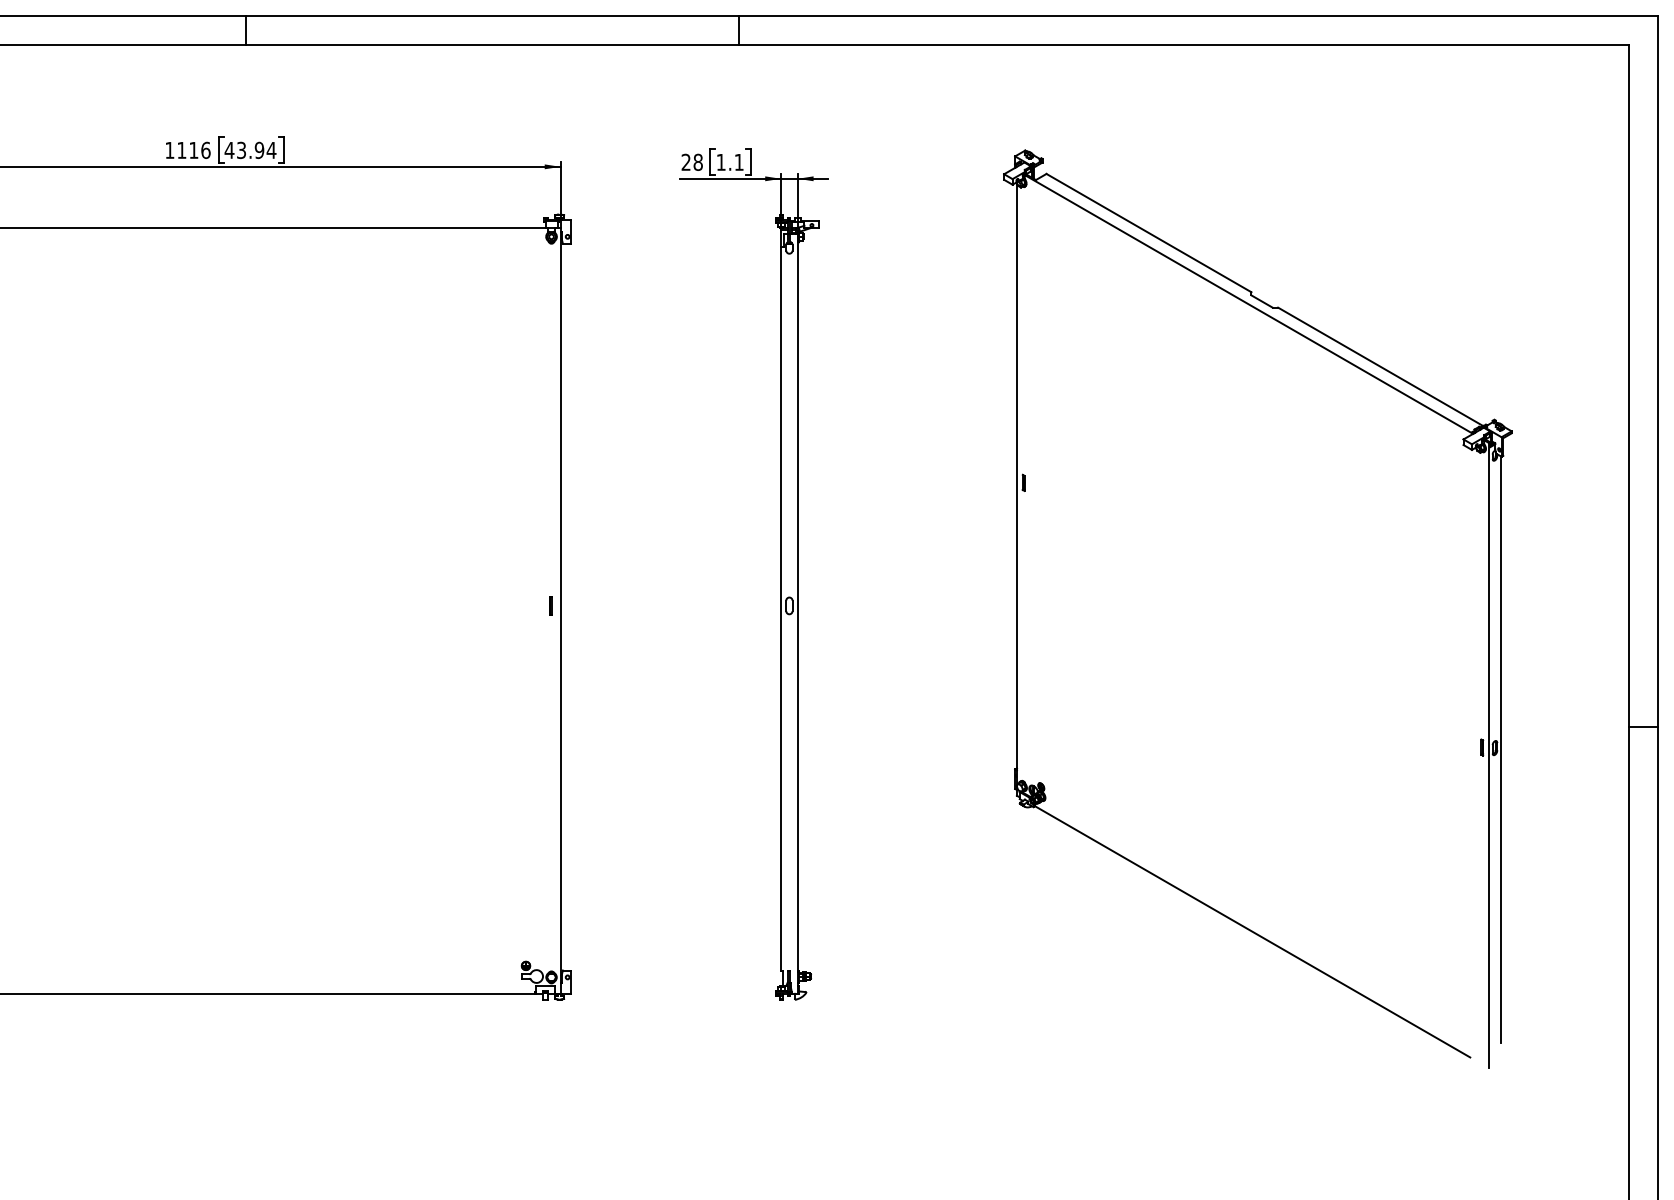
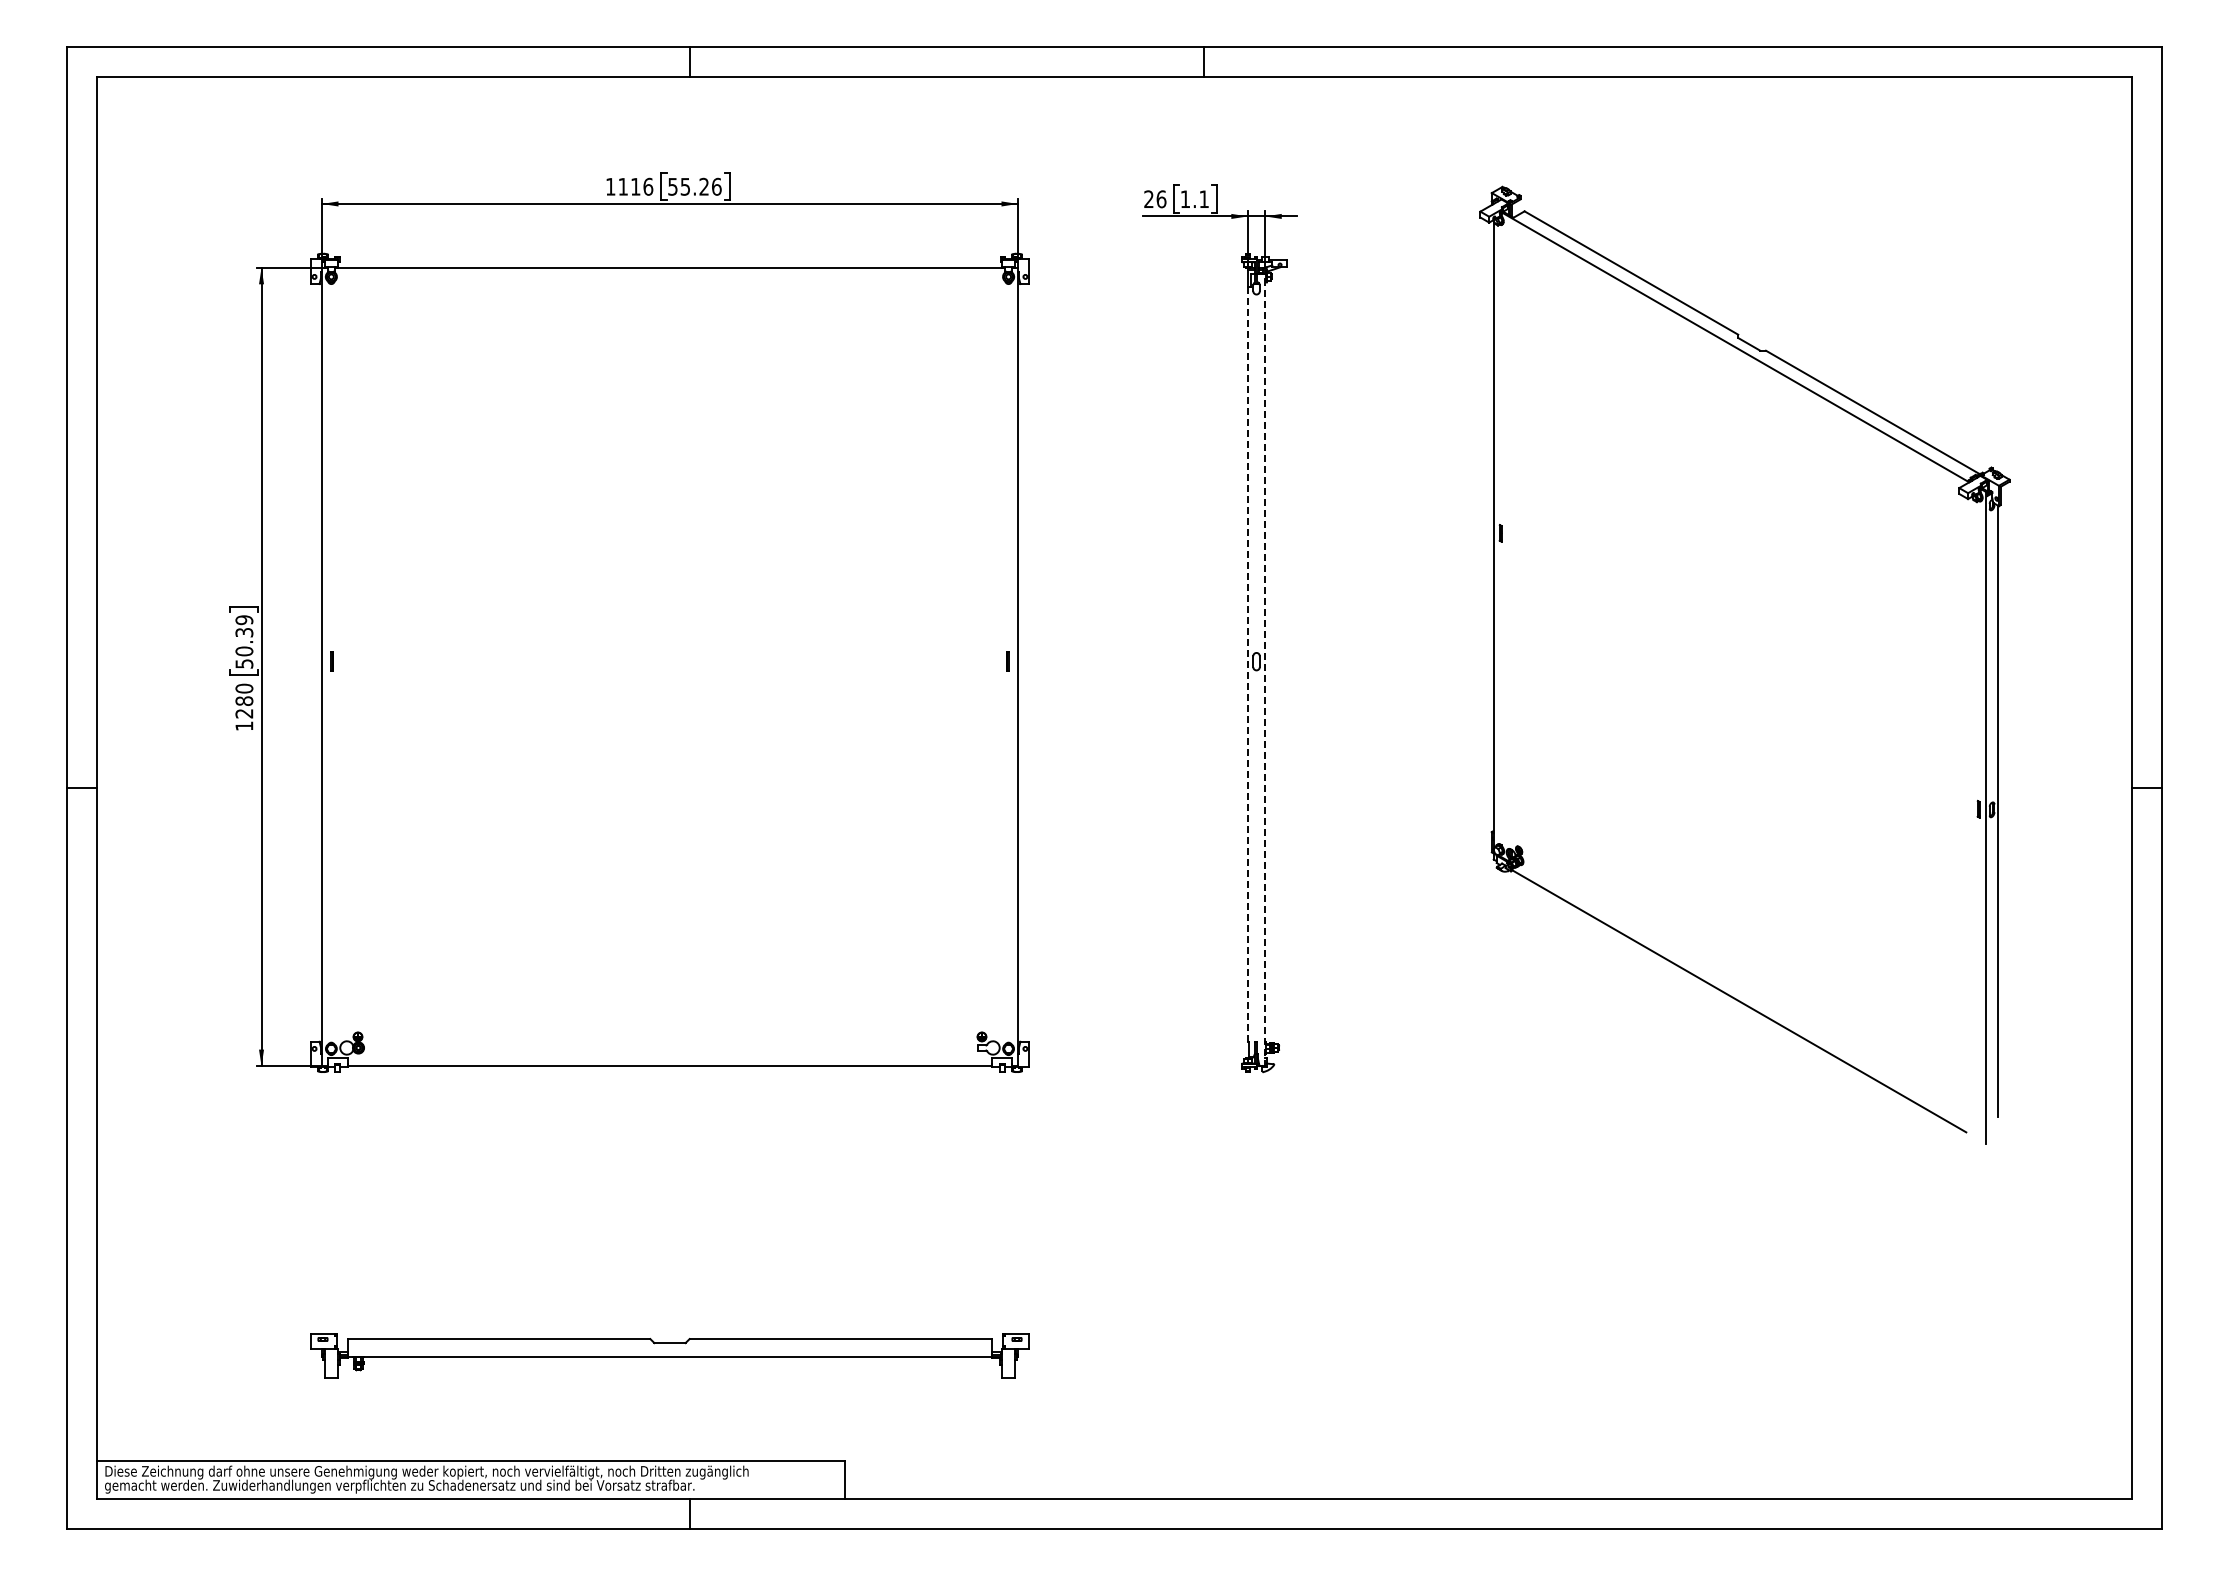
text: (250, 150) -> (694, 186), 43.94 -> 55.26
text: (698, 162) -> (1161, 199), 28 -> 26
line: (780, 608) -> (1247, 664), solid -> dashed
line: (797, 611) -> (1265, 667), solid -> dashed

